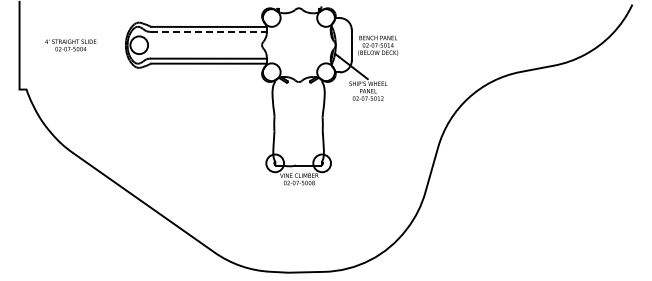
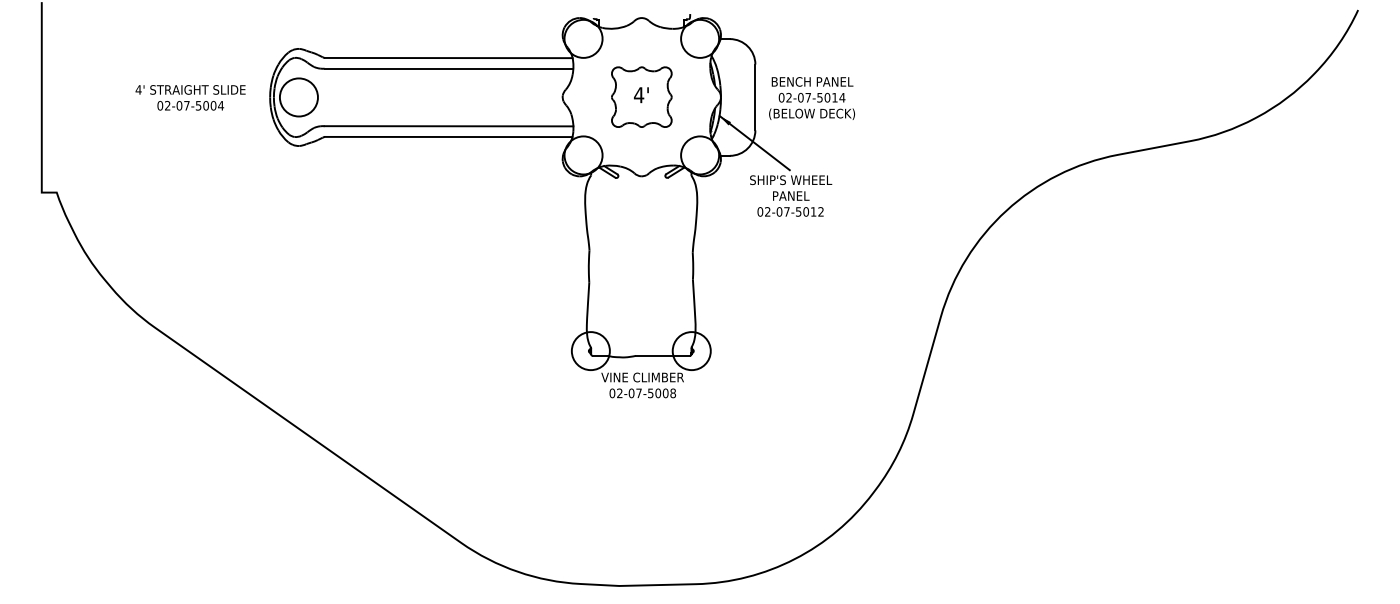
line: (209, 31) -> (449, 67), dashed -> solid
part: (298, 44) -> (640, 95), added
text: (70, 45) -> (189, 97), moved

